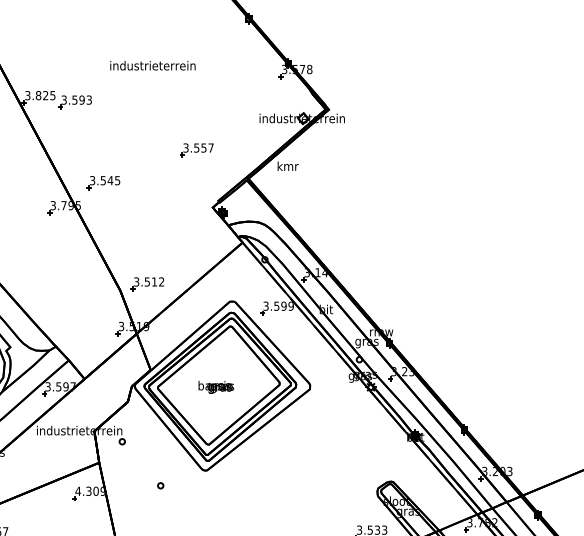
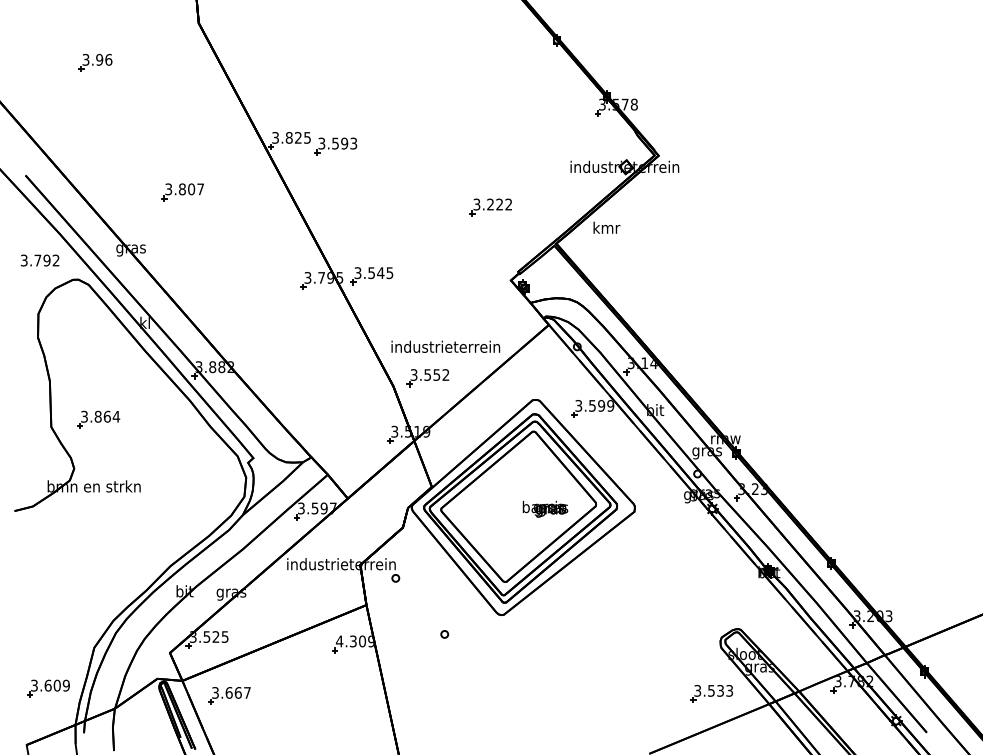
text: (152, 65) -> (445, 346), moved
text: (203, 147) -> (499, 204), 3.557 -> 3.222
part: (103, 183) -> (371, 276), moved
text: (154, 281) -> (436, 374), 3.512 -> 3.552
text: (216, 387) -> (545, 509), moved

